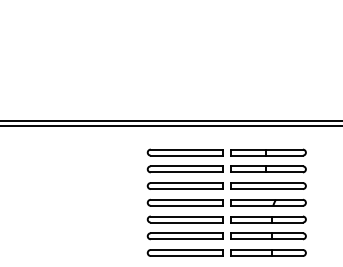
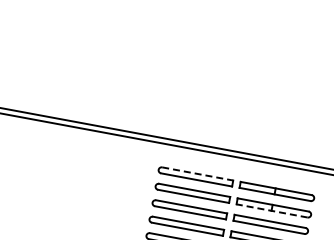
line: (187, 149) -> (198, 173), solid -> dashed
line: (266, 172) -> (271, 210), solid -> dashed

